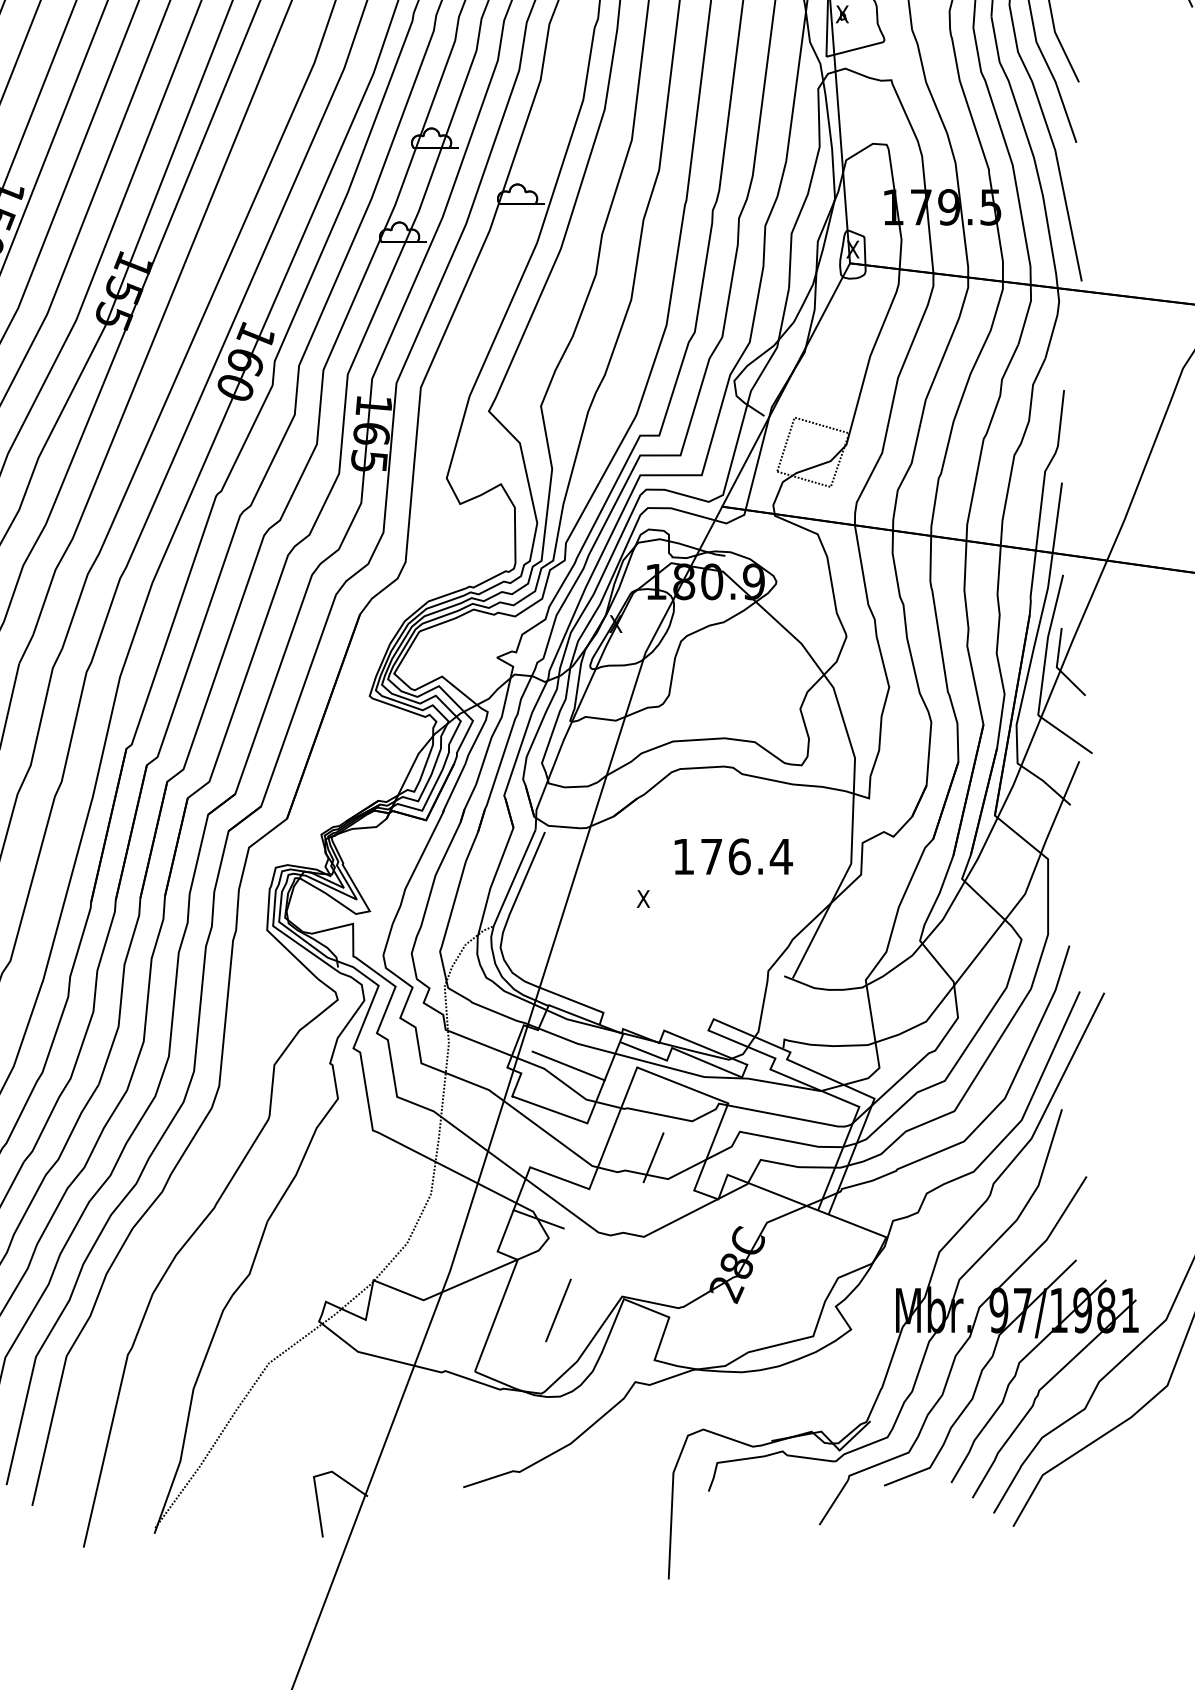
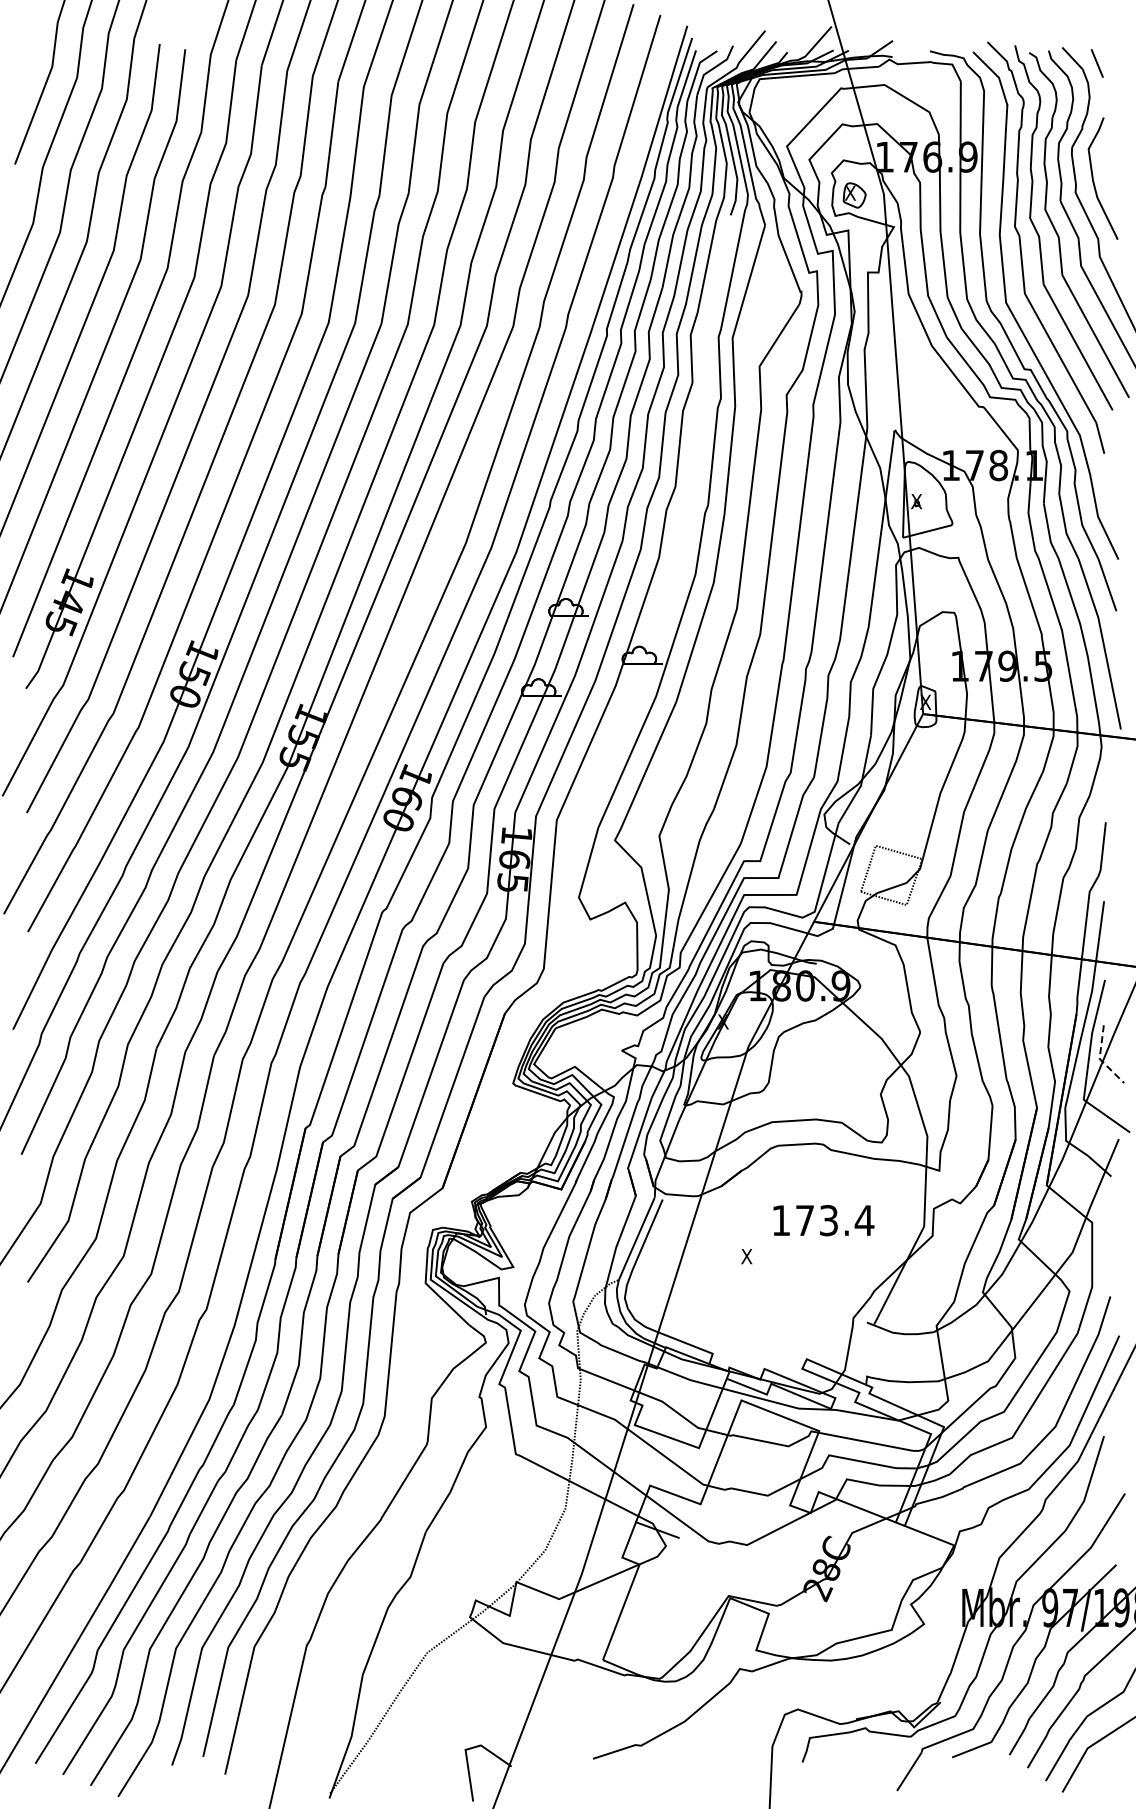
line: (1056, 666) -> (1099, 1058), solid -> dashed
text: (739, 856) -> (828, 1220), 176.4 -> 173.4
line: (568, 1065) -> (682, 1398), removed
line: (653, 1157) -> (755, 1477), removed
line: (557, 1310) -> (673, 1607), removed

